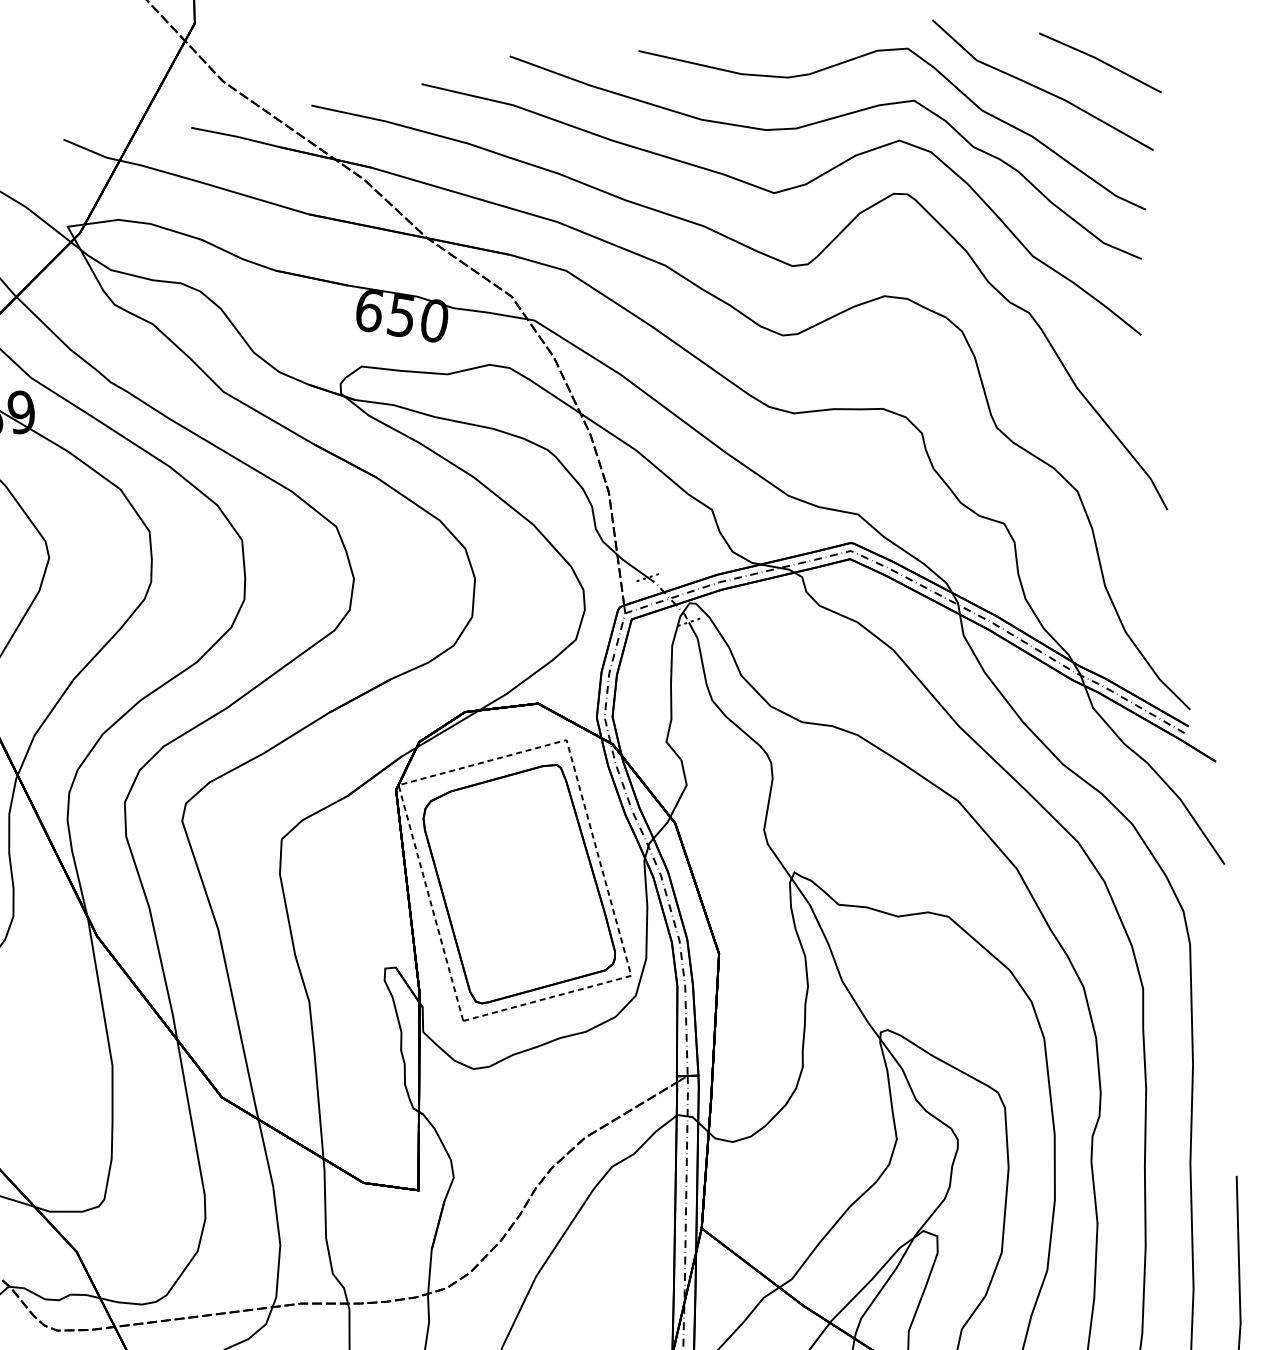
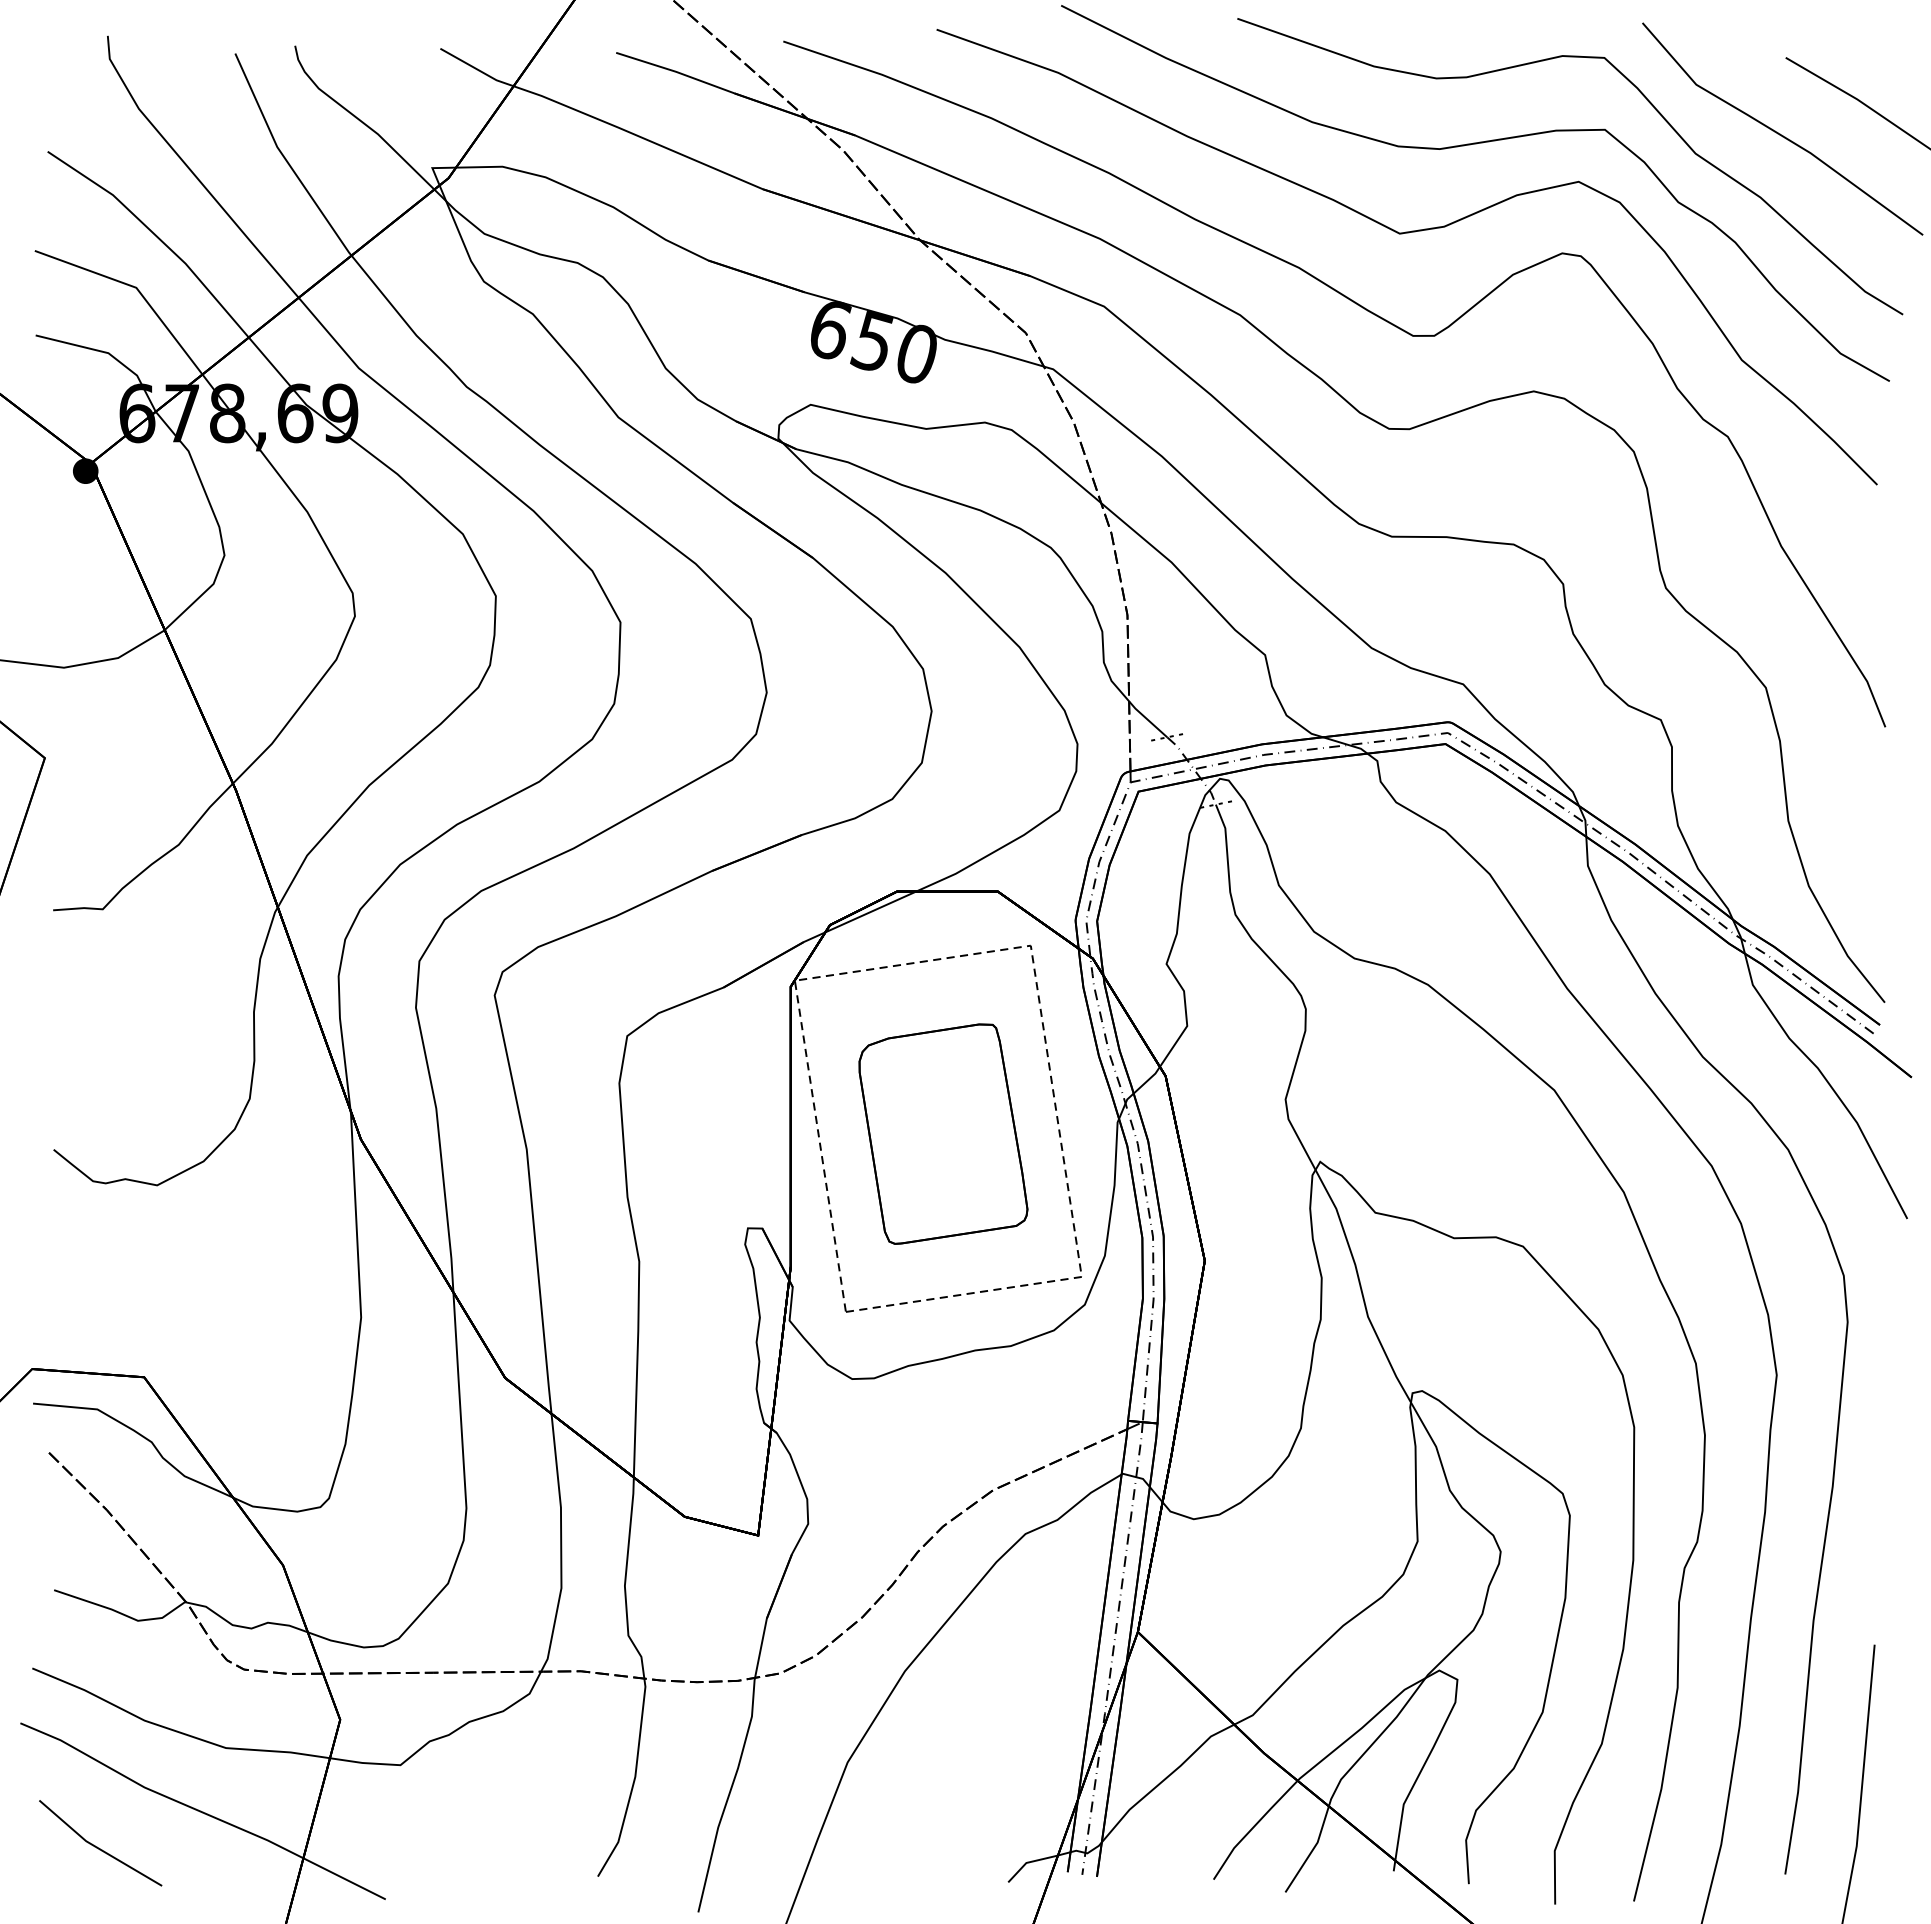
part: (519, 883) -> (943, 1133), size x0.7

